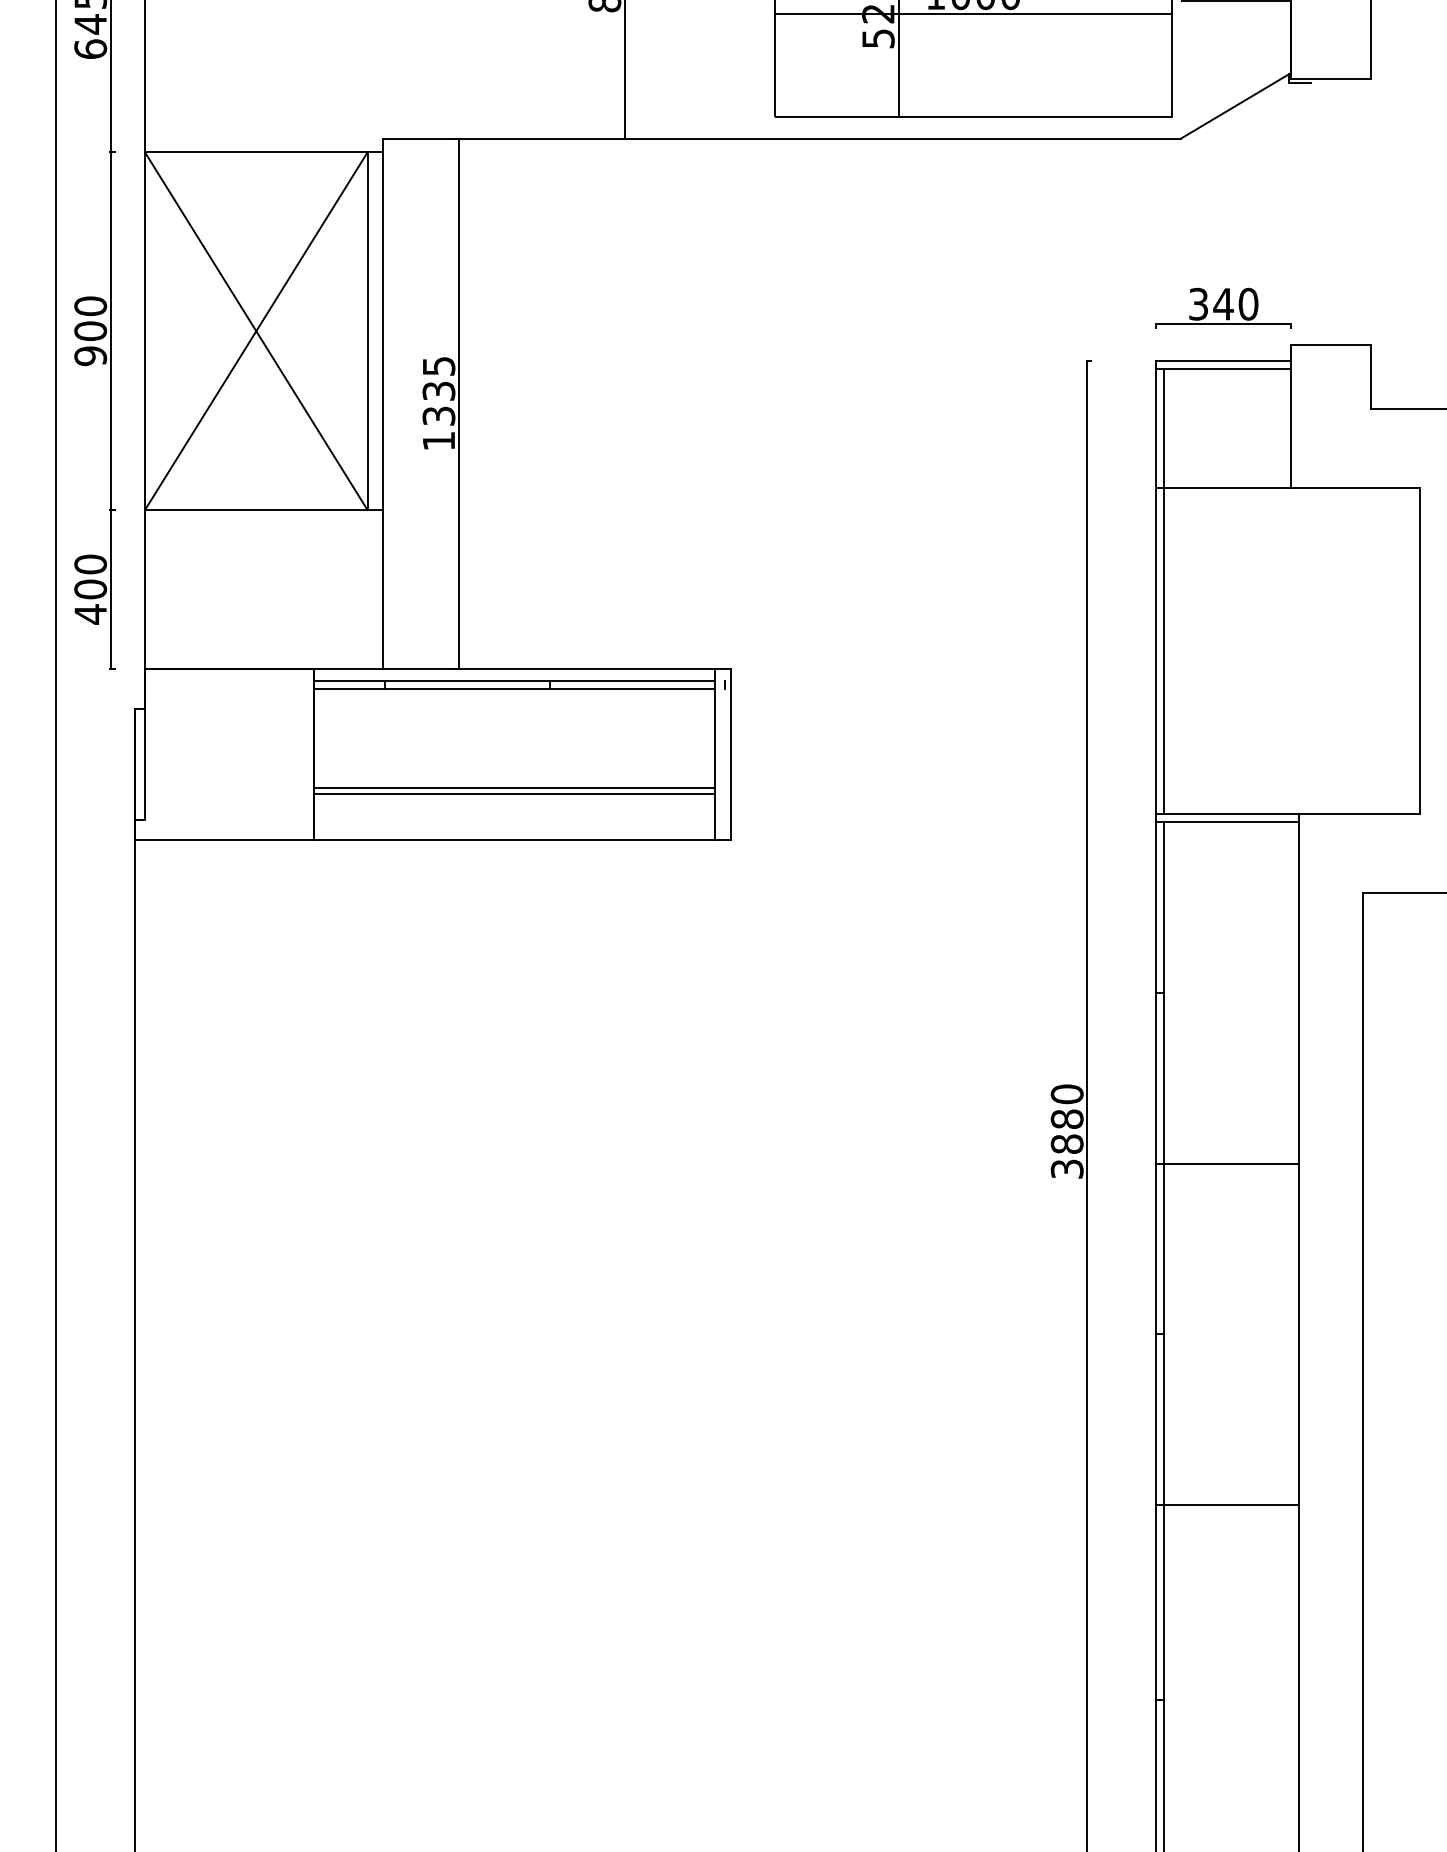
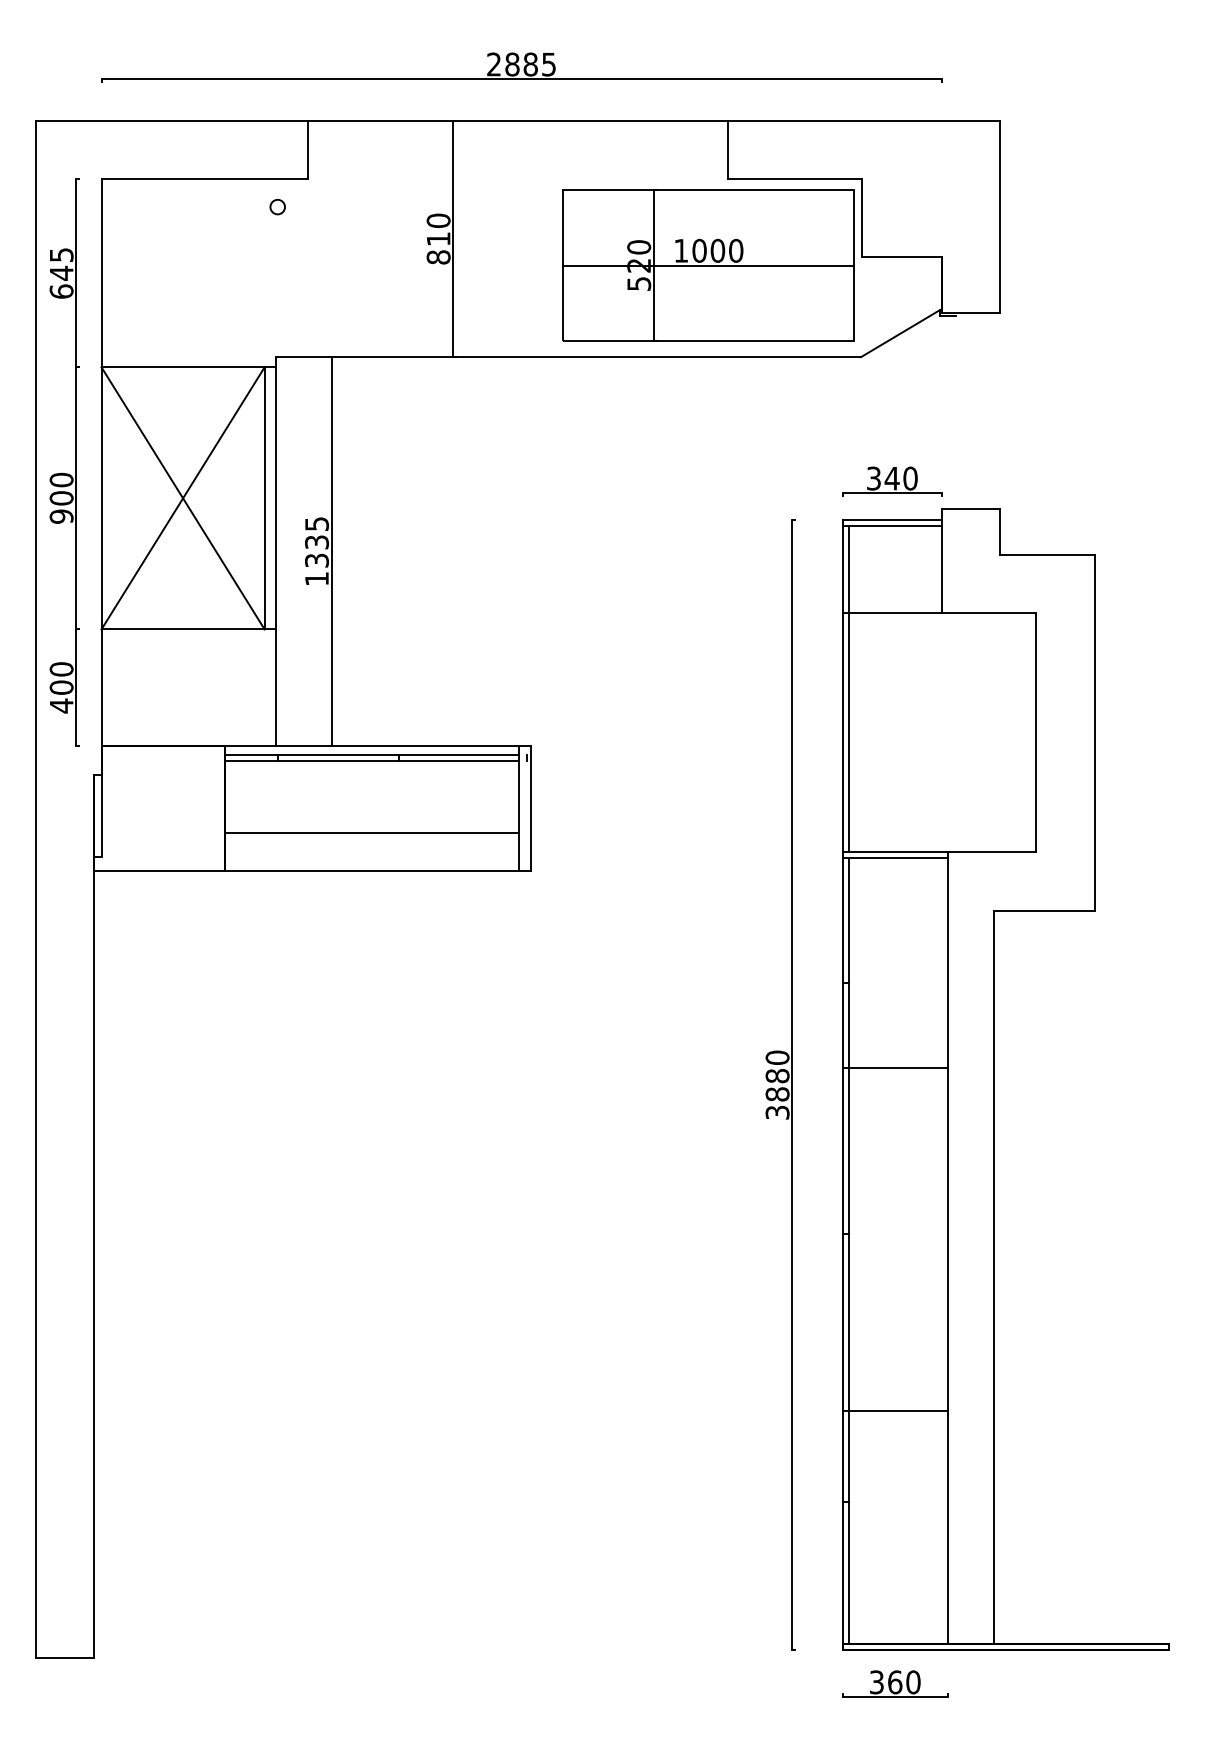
line: (514, 793) -> (372, 837), removed
line: (1226, 1163) -> (894, 1067), moved
line: (1226, 1505) -> (894, 1411), moved

